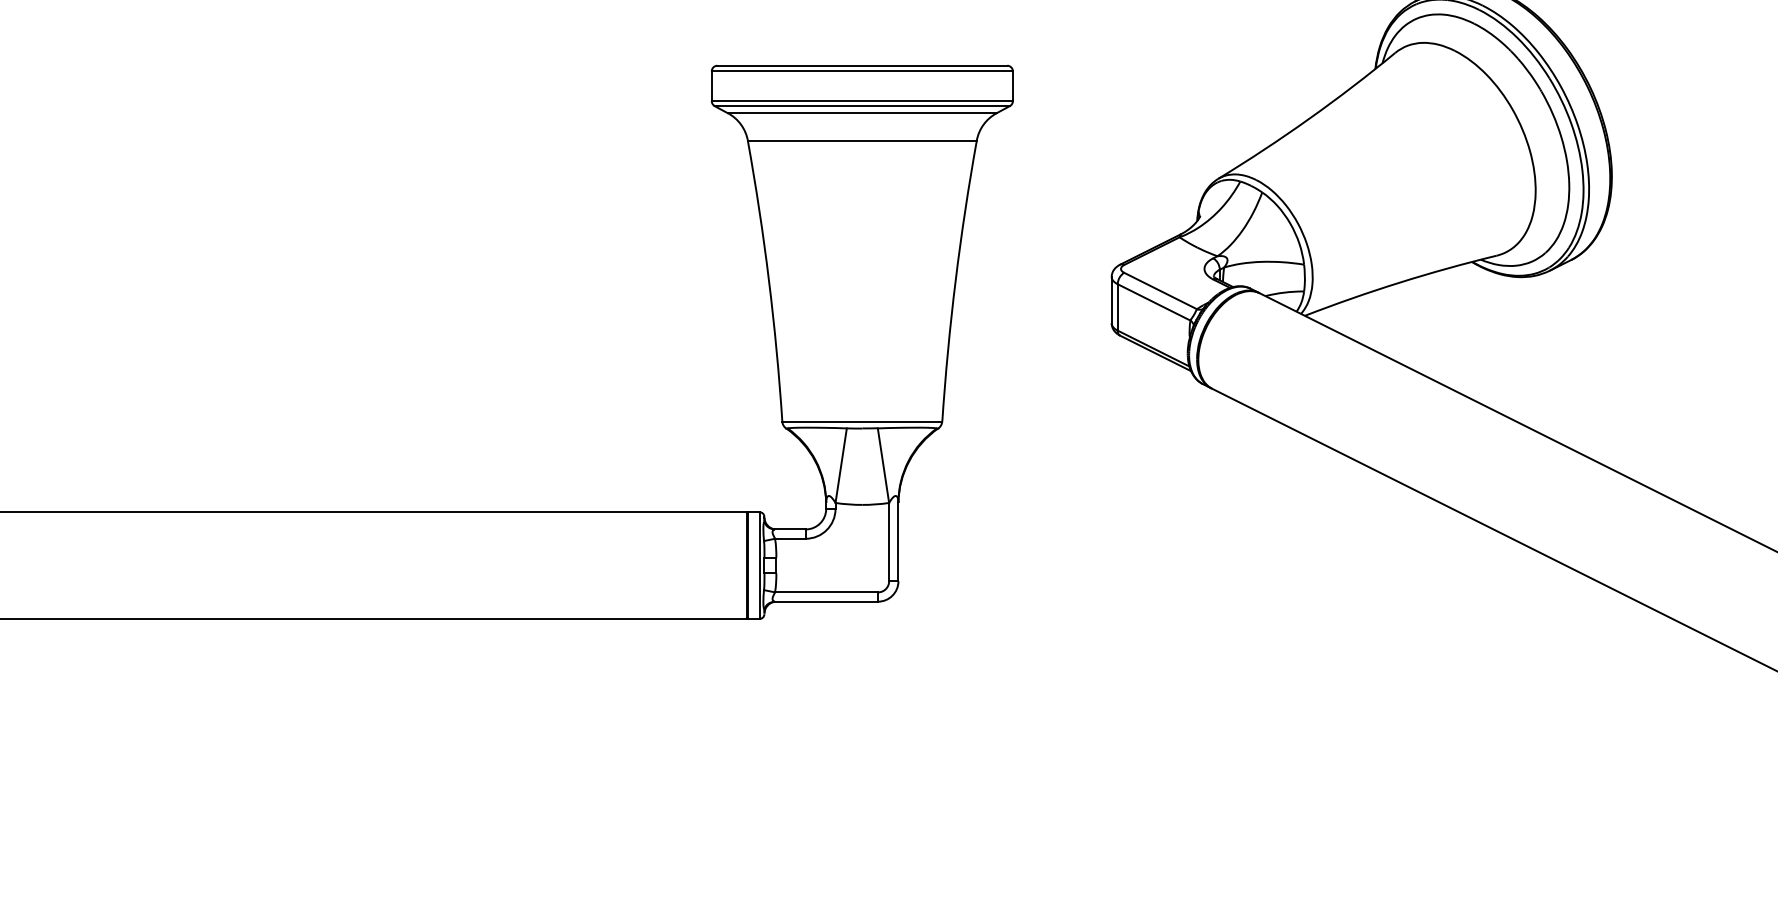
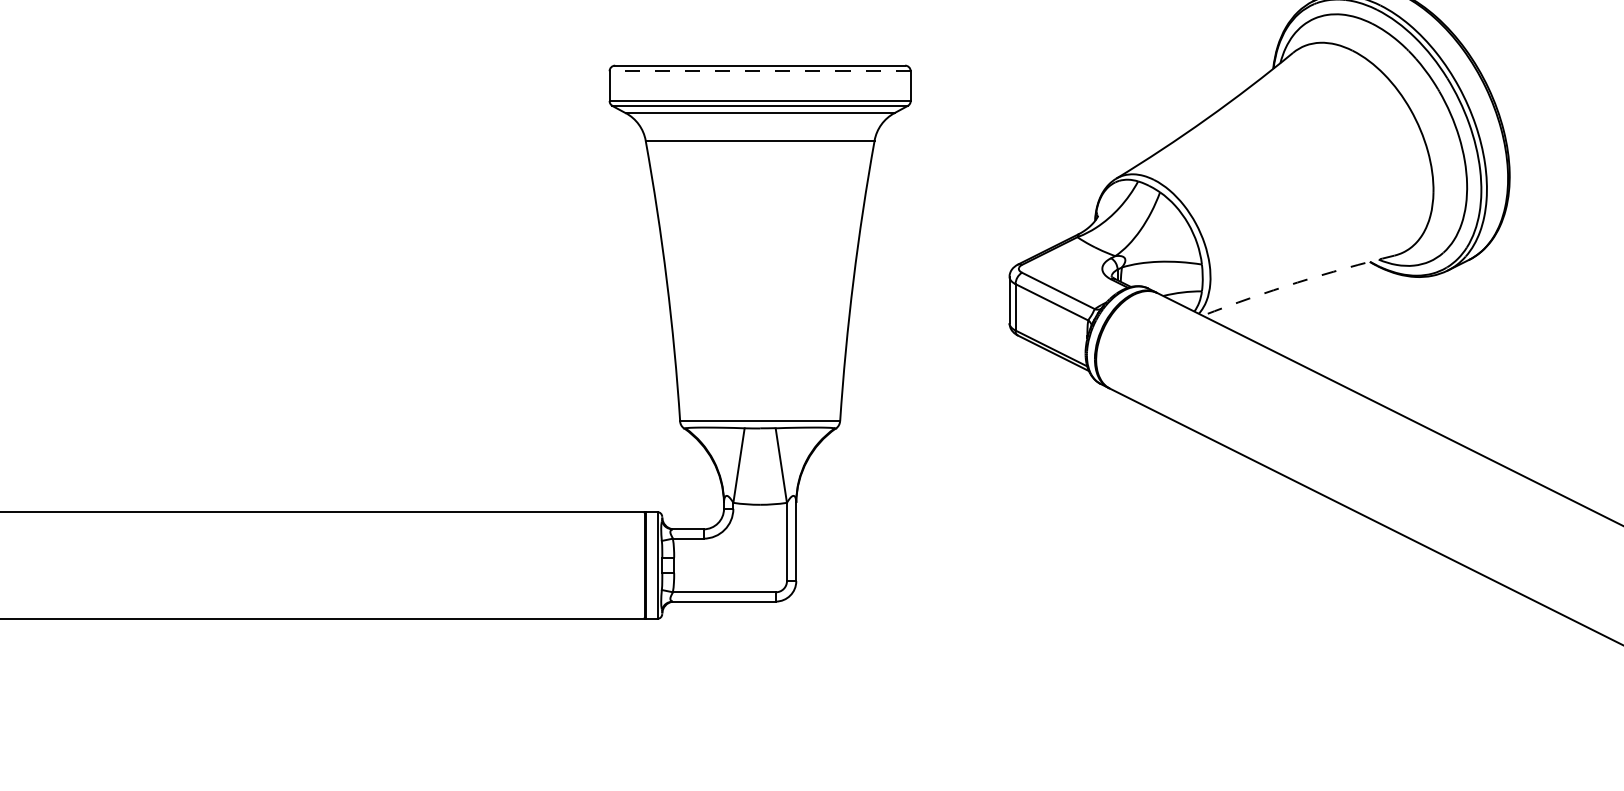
line: (862, 71) -> (760, 71), solid -> dashed
arc: (1399, 282) -> (1297, 282), solid -> dashed

